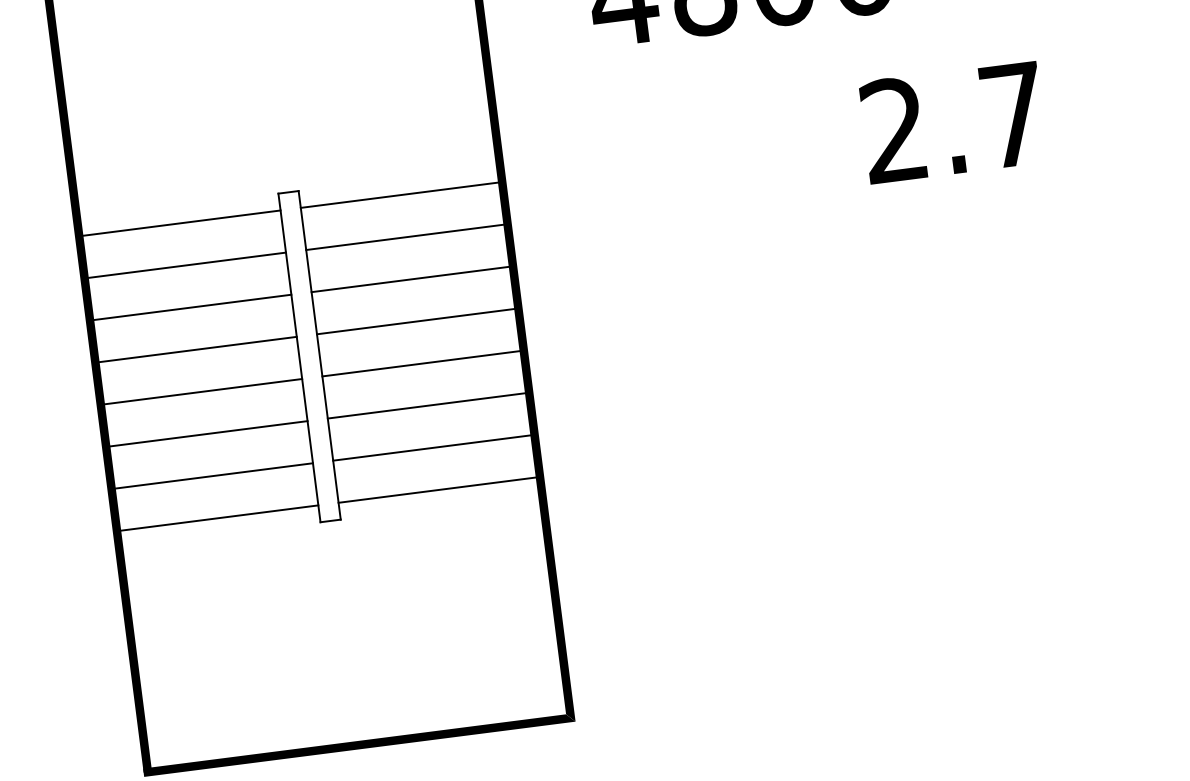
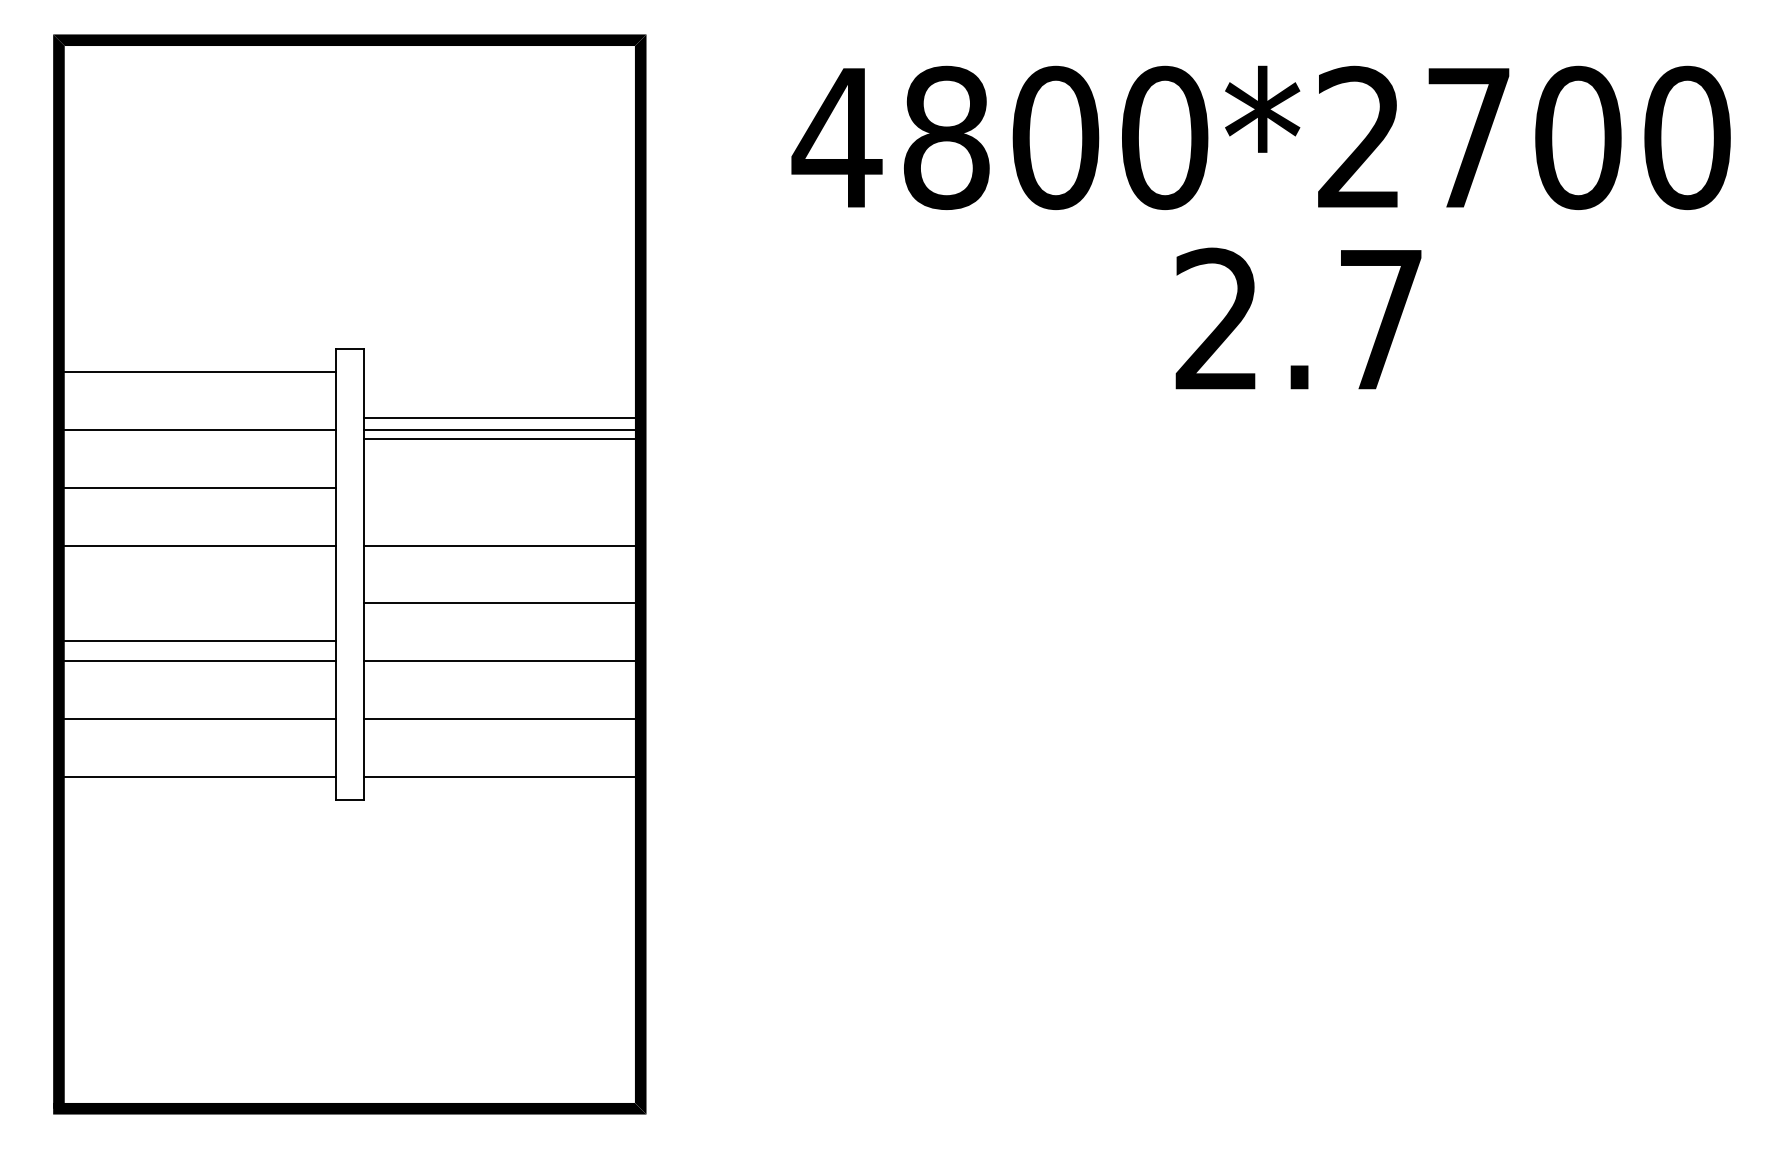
text: (953, 121) -> (1298, 318), moved
line: (398, 195) -> (498, 417), moved
line: (409, 279) -> (498, 438), moved
line: (202, 391) -> (199, 641), moved

